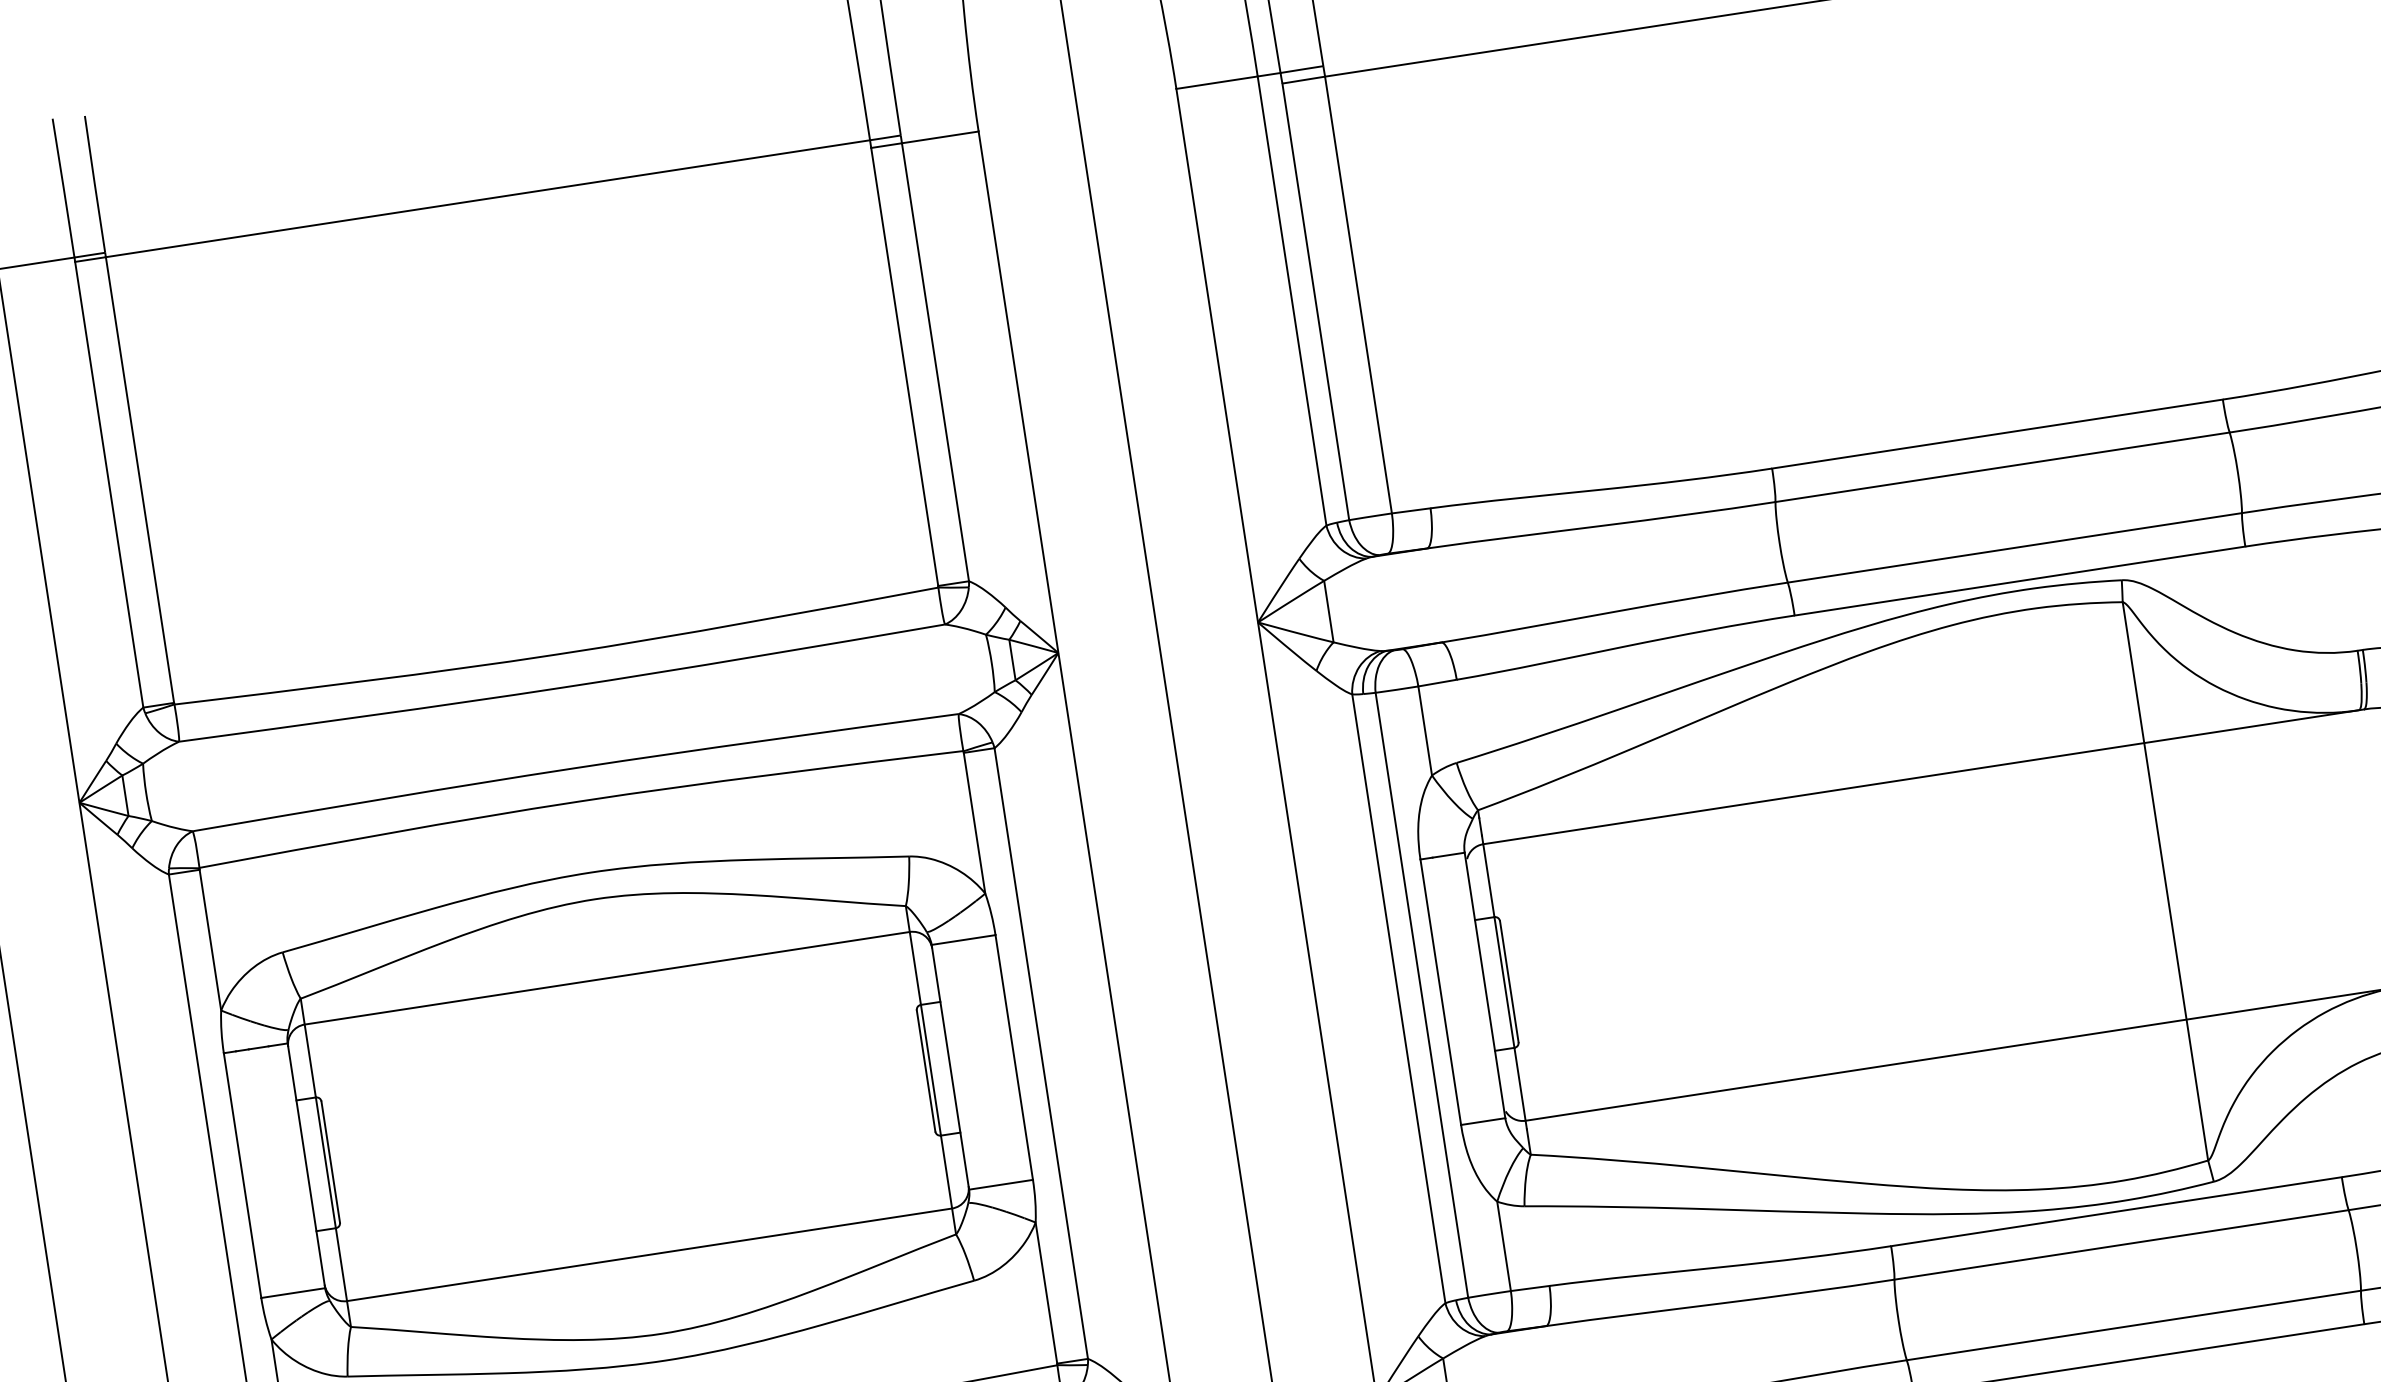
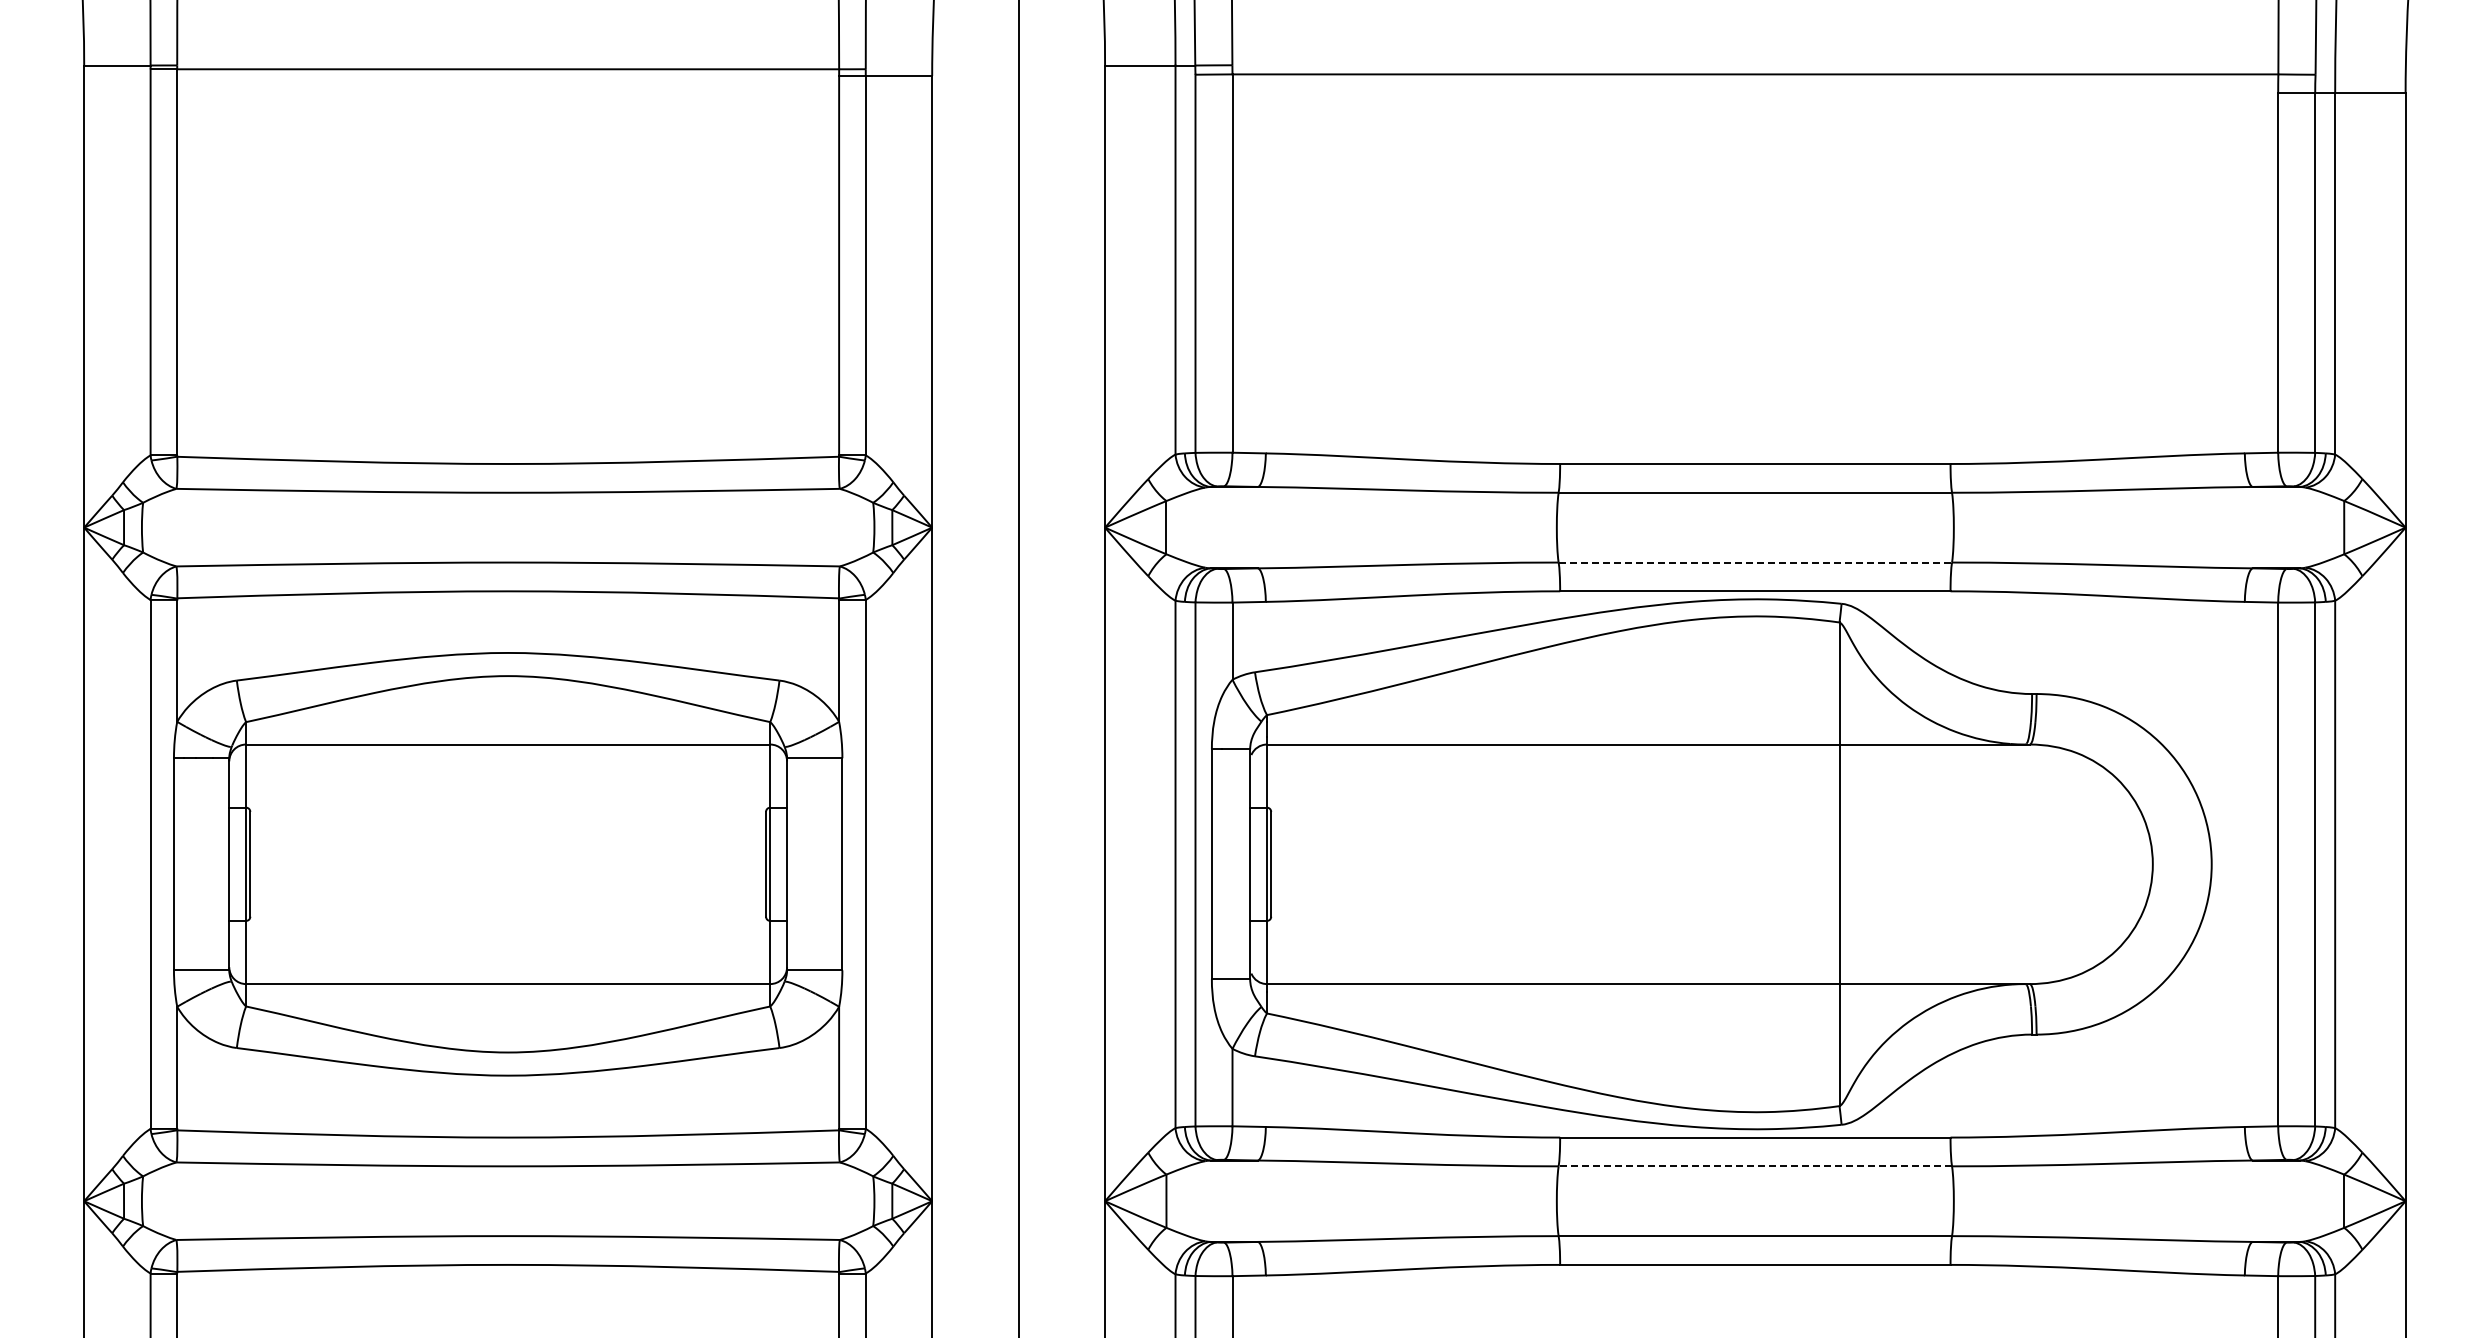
line: (2015, 547) -> (1755, 562), solid -> dashed
line: (2121, 1245) -> (1755, 1166), solid -> dashed

